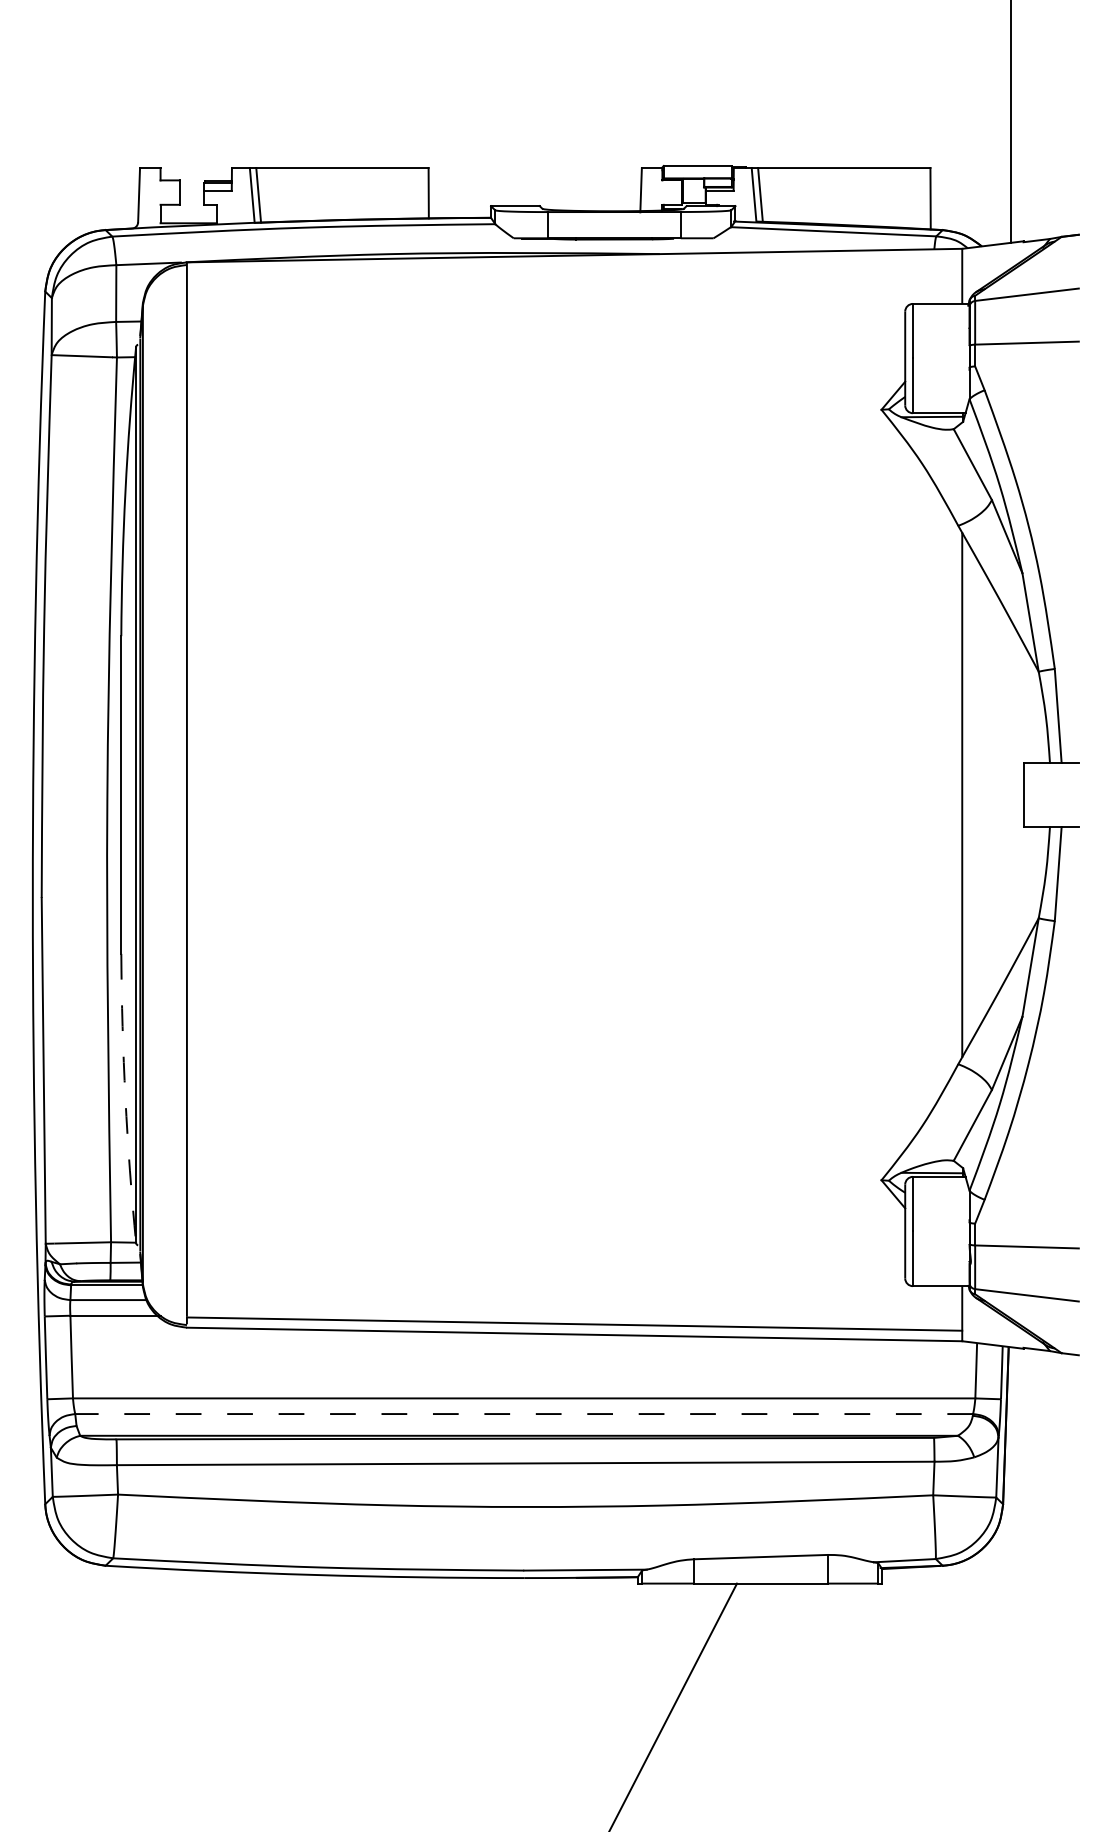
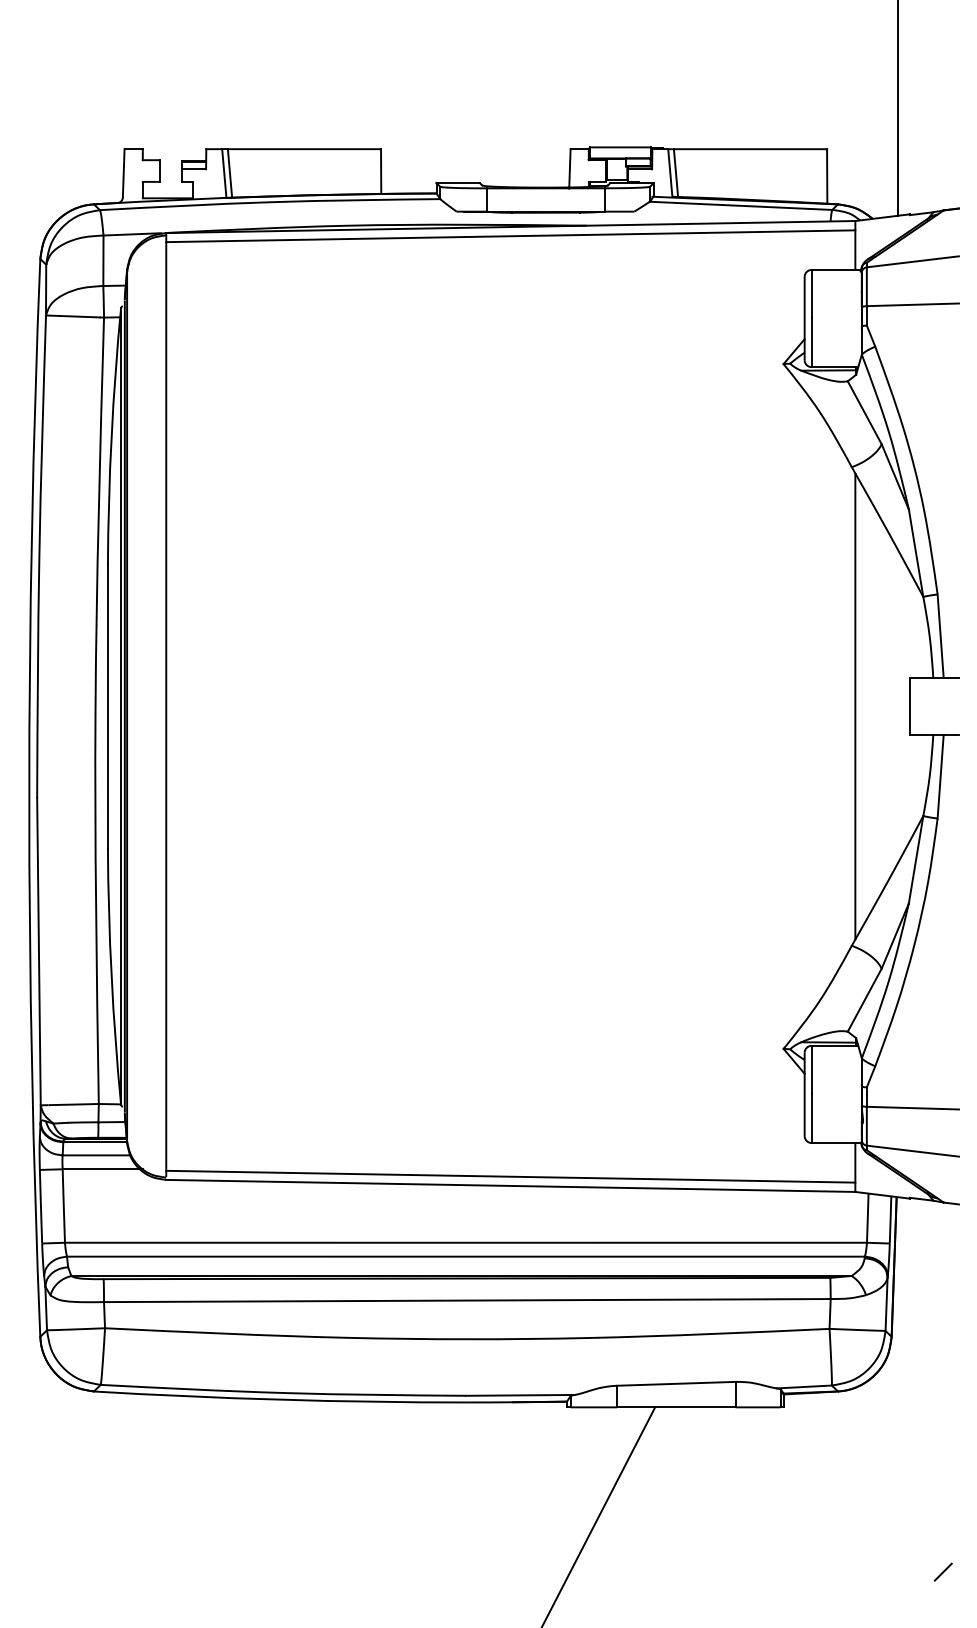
line: (574, 265) -> (510, 235), added
arc: (125, 1098) -> (111, 976), dashed -> solid
line: (524, 1414) -> (466, 1257), dashed -> solid
line: (1060, 1768) -> (942, 1571), added

